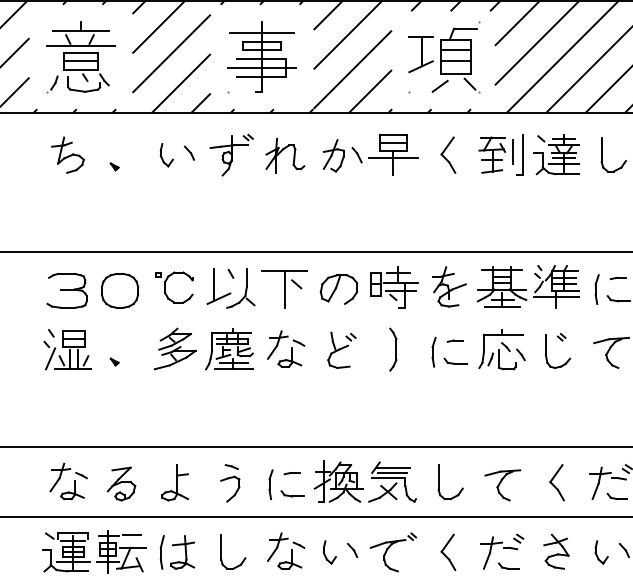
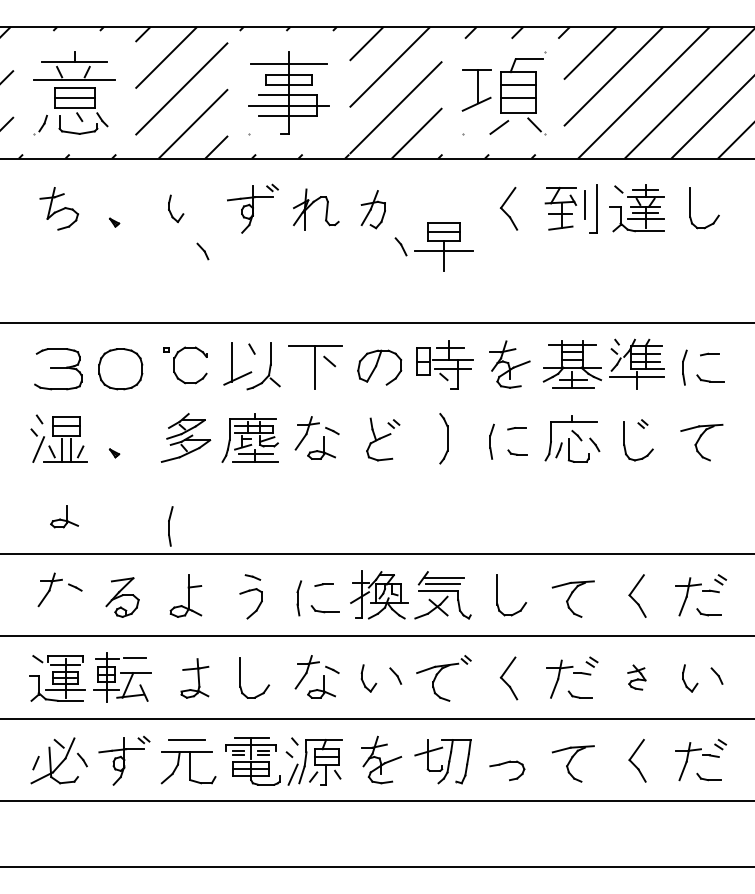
part: (189, 153) -> (202, 251), moved
part: (384, 154) -> (433, 246), moved
part: (455, 361) -> (517, 452), size x0.7
part: (72, 489) -> (64, 516), moved
part: (556, 551) -> (636, 677), size x0.6
part: (162, 552) -> (170, 526), moved

